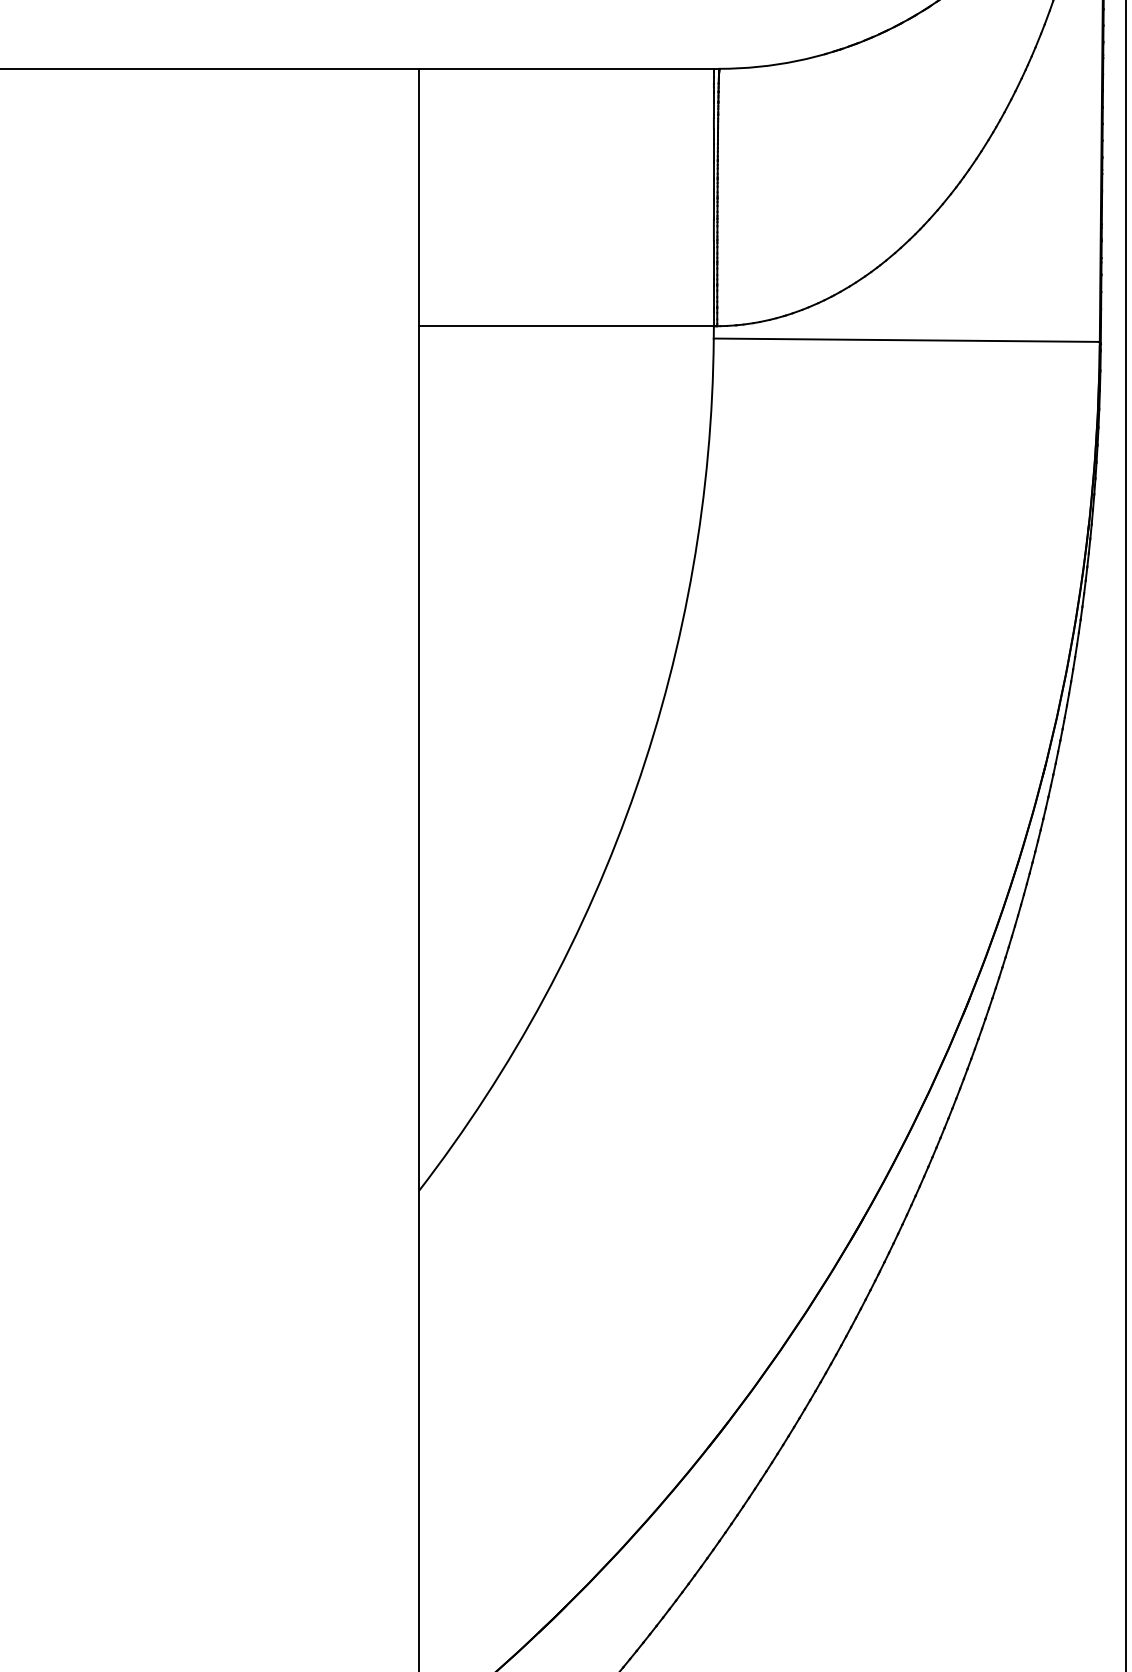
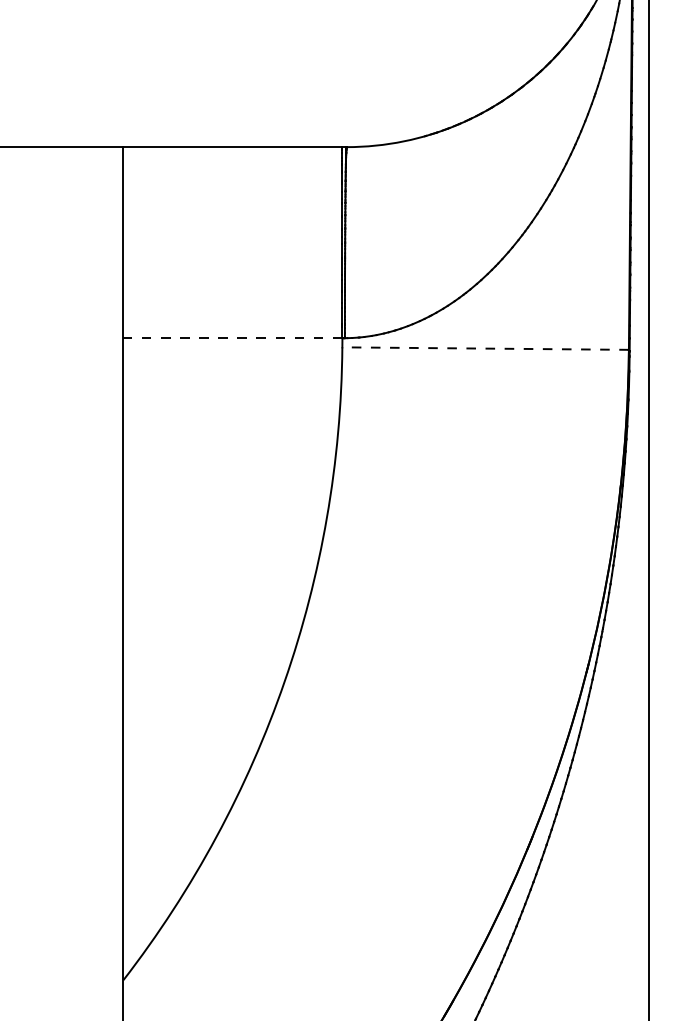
line: (566, 326) -> (233, 338), solid -> dashed
line: (906, 340) -> (485, 348), solid -> dashed

